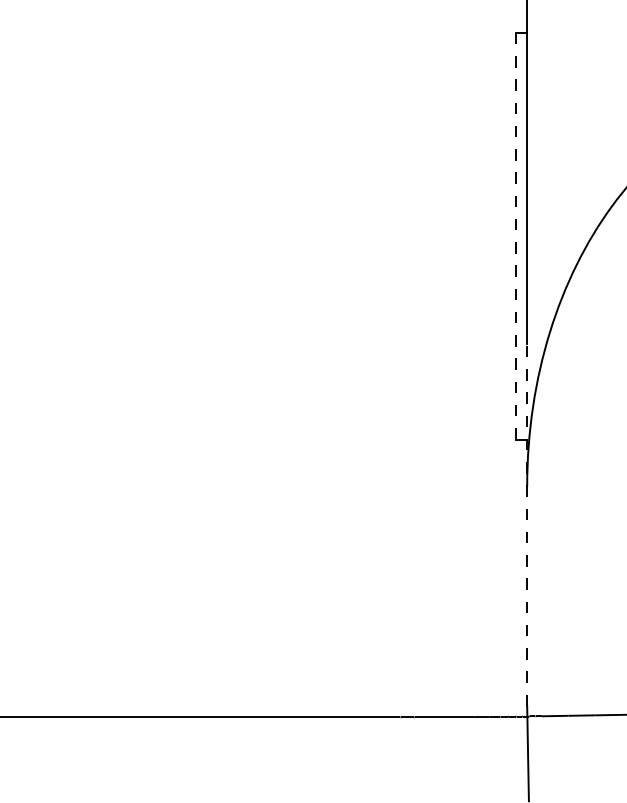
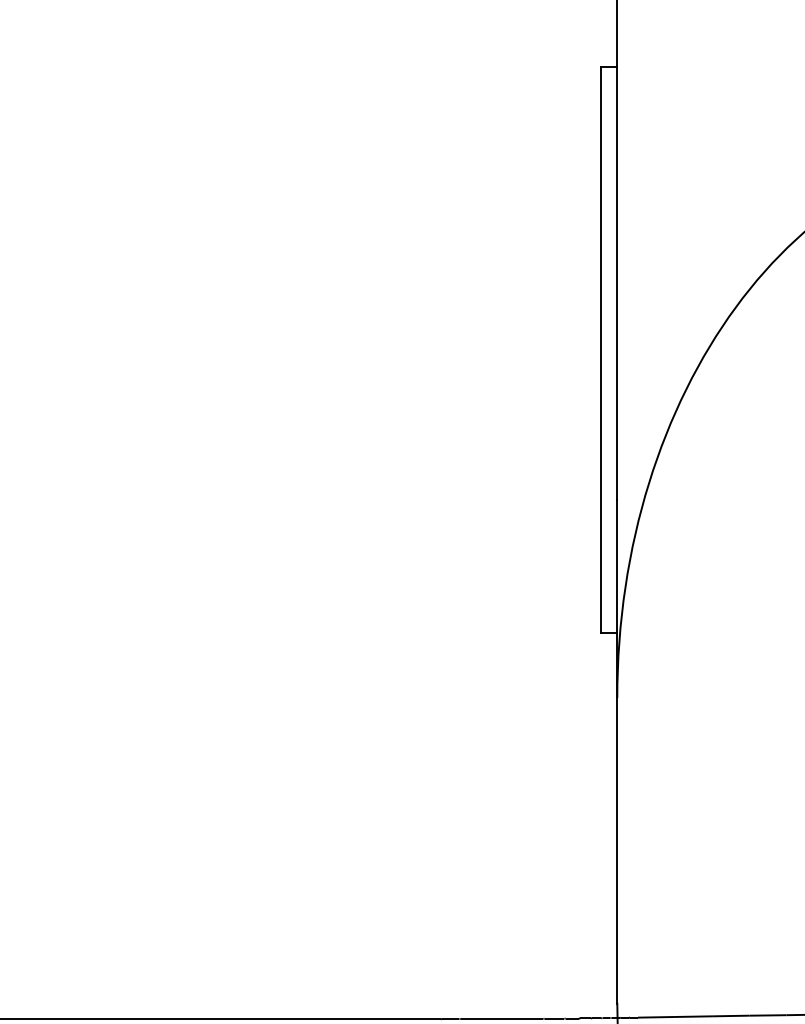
line: (515, 235) -> (601, 348), dashed -> solid
line: (527, 524) -> (617, 750), dashed -> solid

